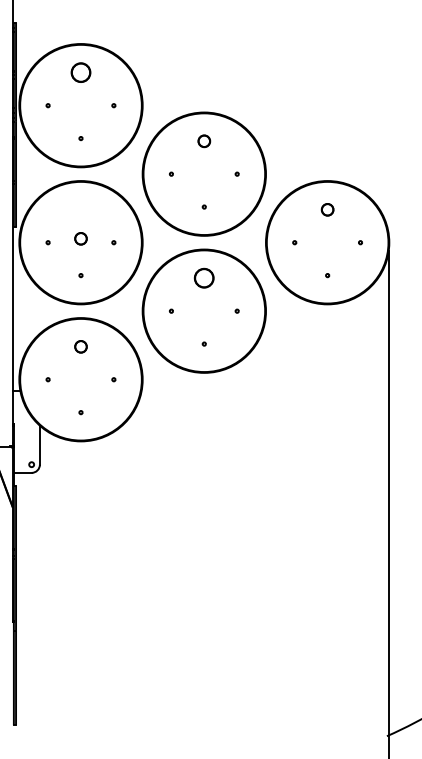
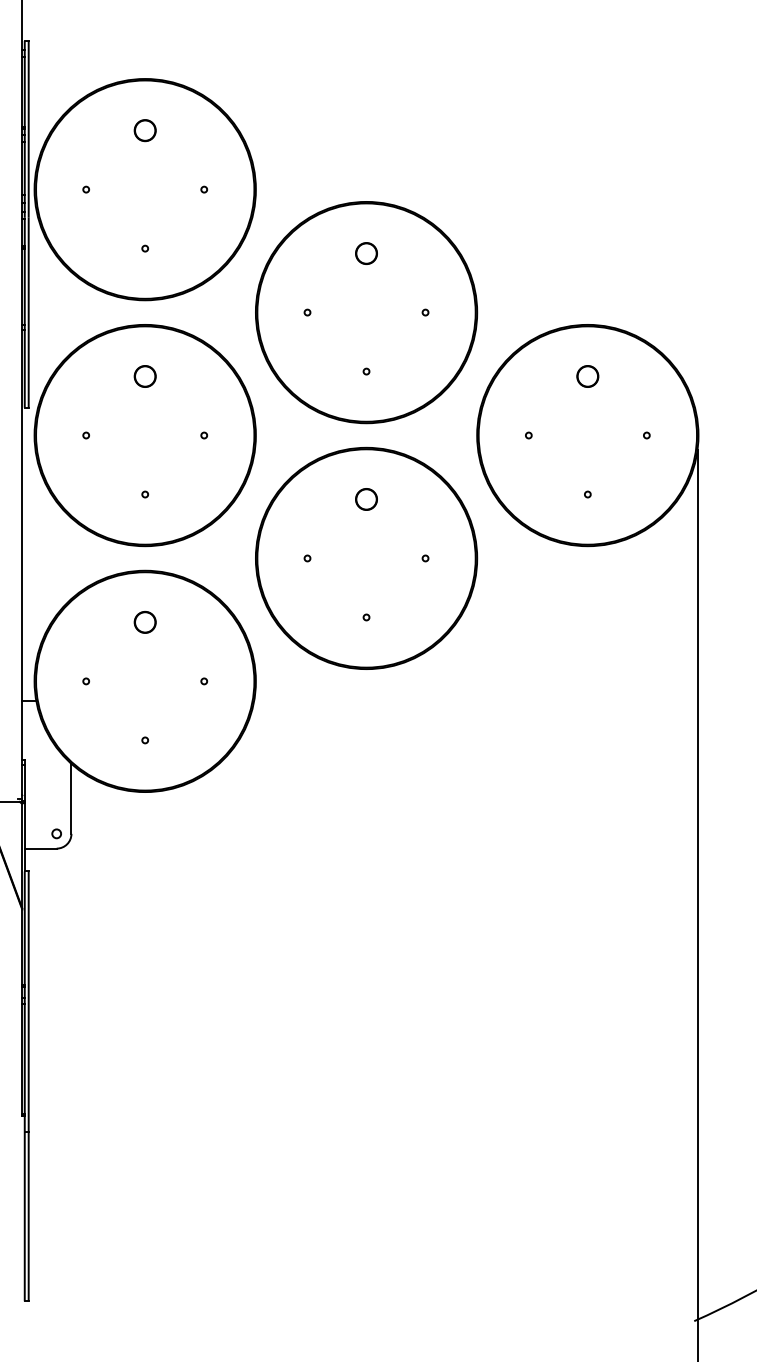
circle: (80, 72) -> (144, 130), size x0.62
circle: (80, 238) -> (144, 375), moved
part: (204, 278) -> (366, 499), size x0.62

